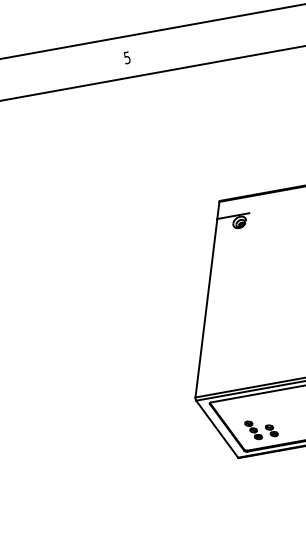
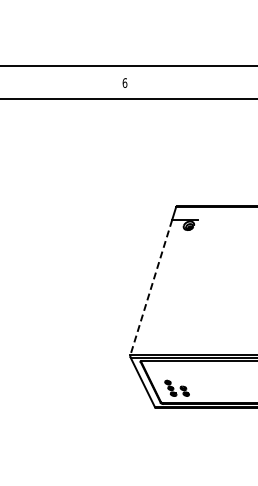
text: (126, 57) -> (124, 82), 5 -> 6
line: (206, 308) -> (151, 287), solid -> dashed

